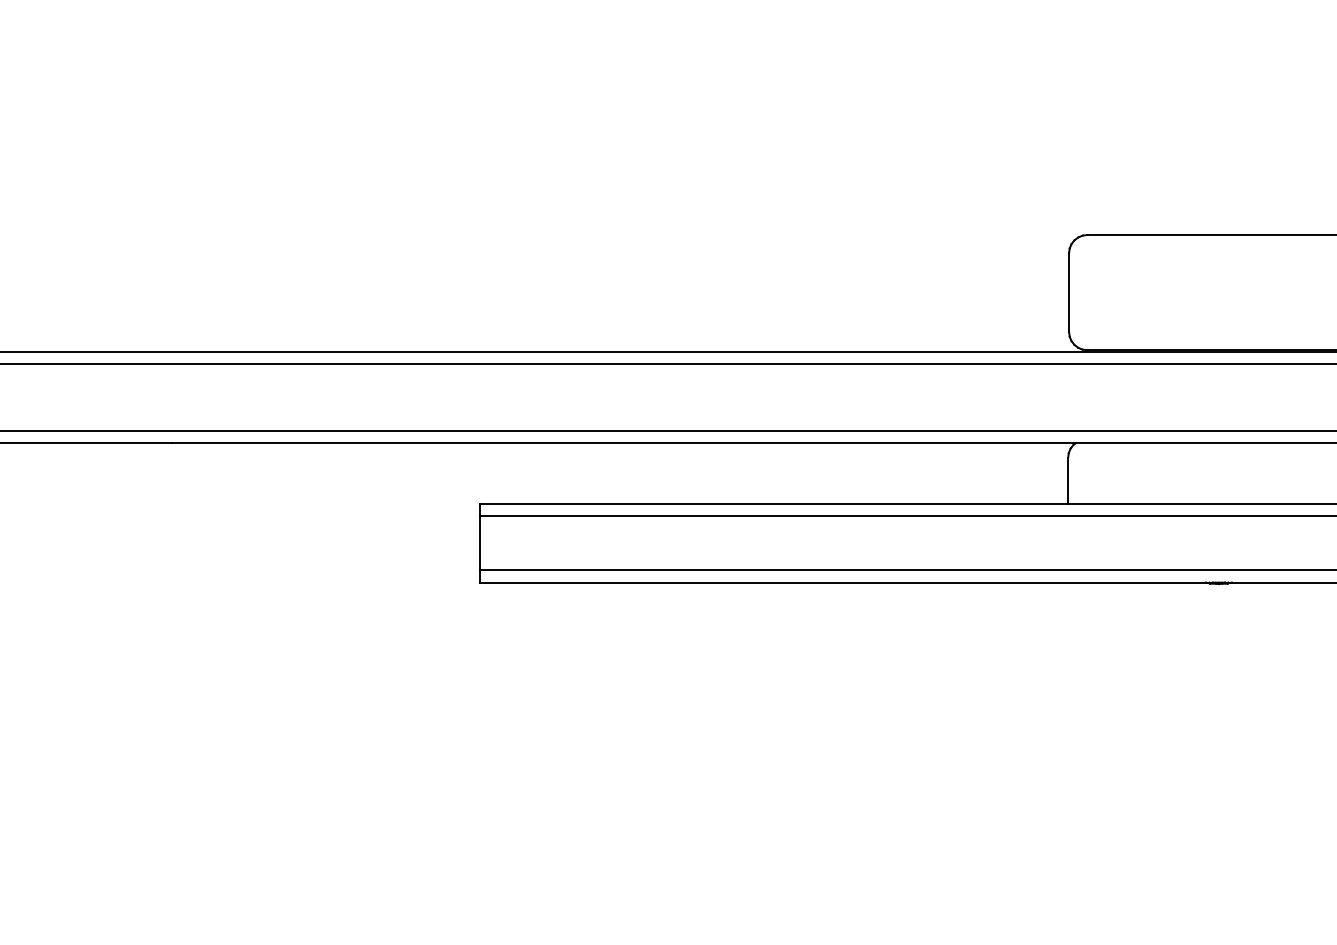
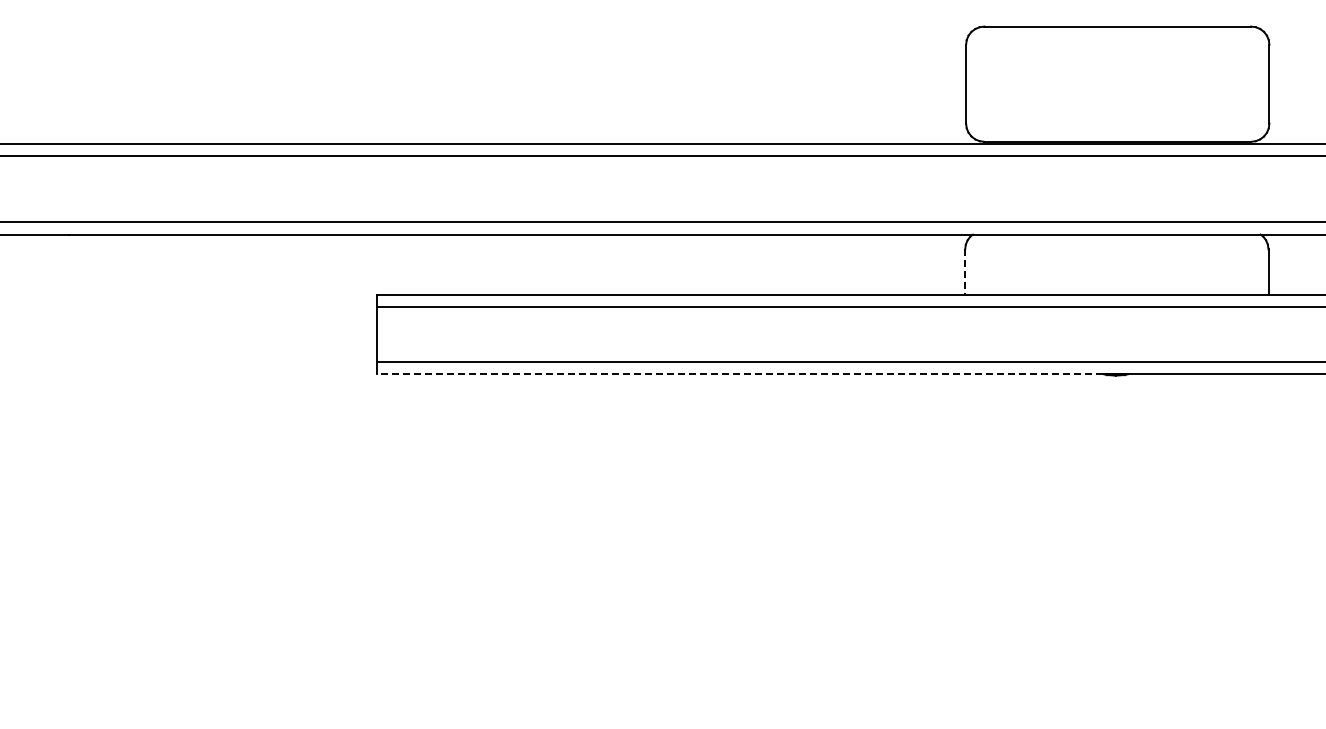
line: (1068, 480) -> (965, 272), solid -> dashed
line: (843, 582) -> (740, 374), solid -> dashed

